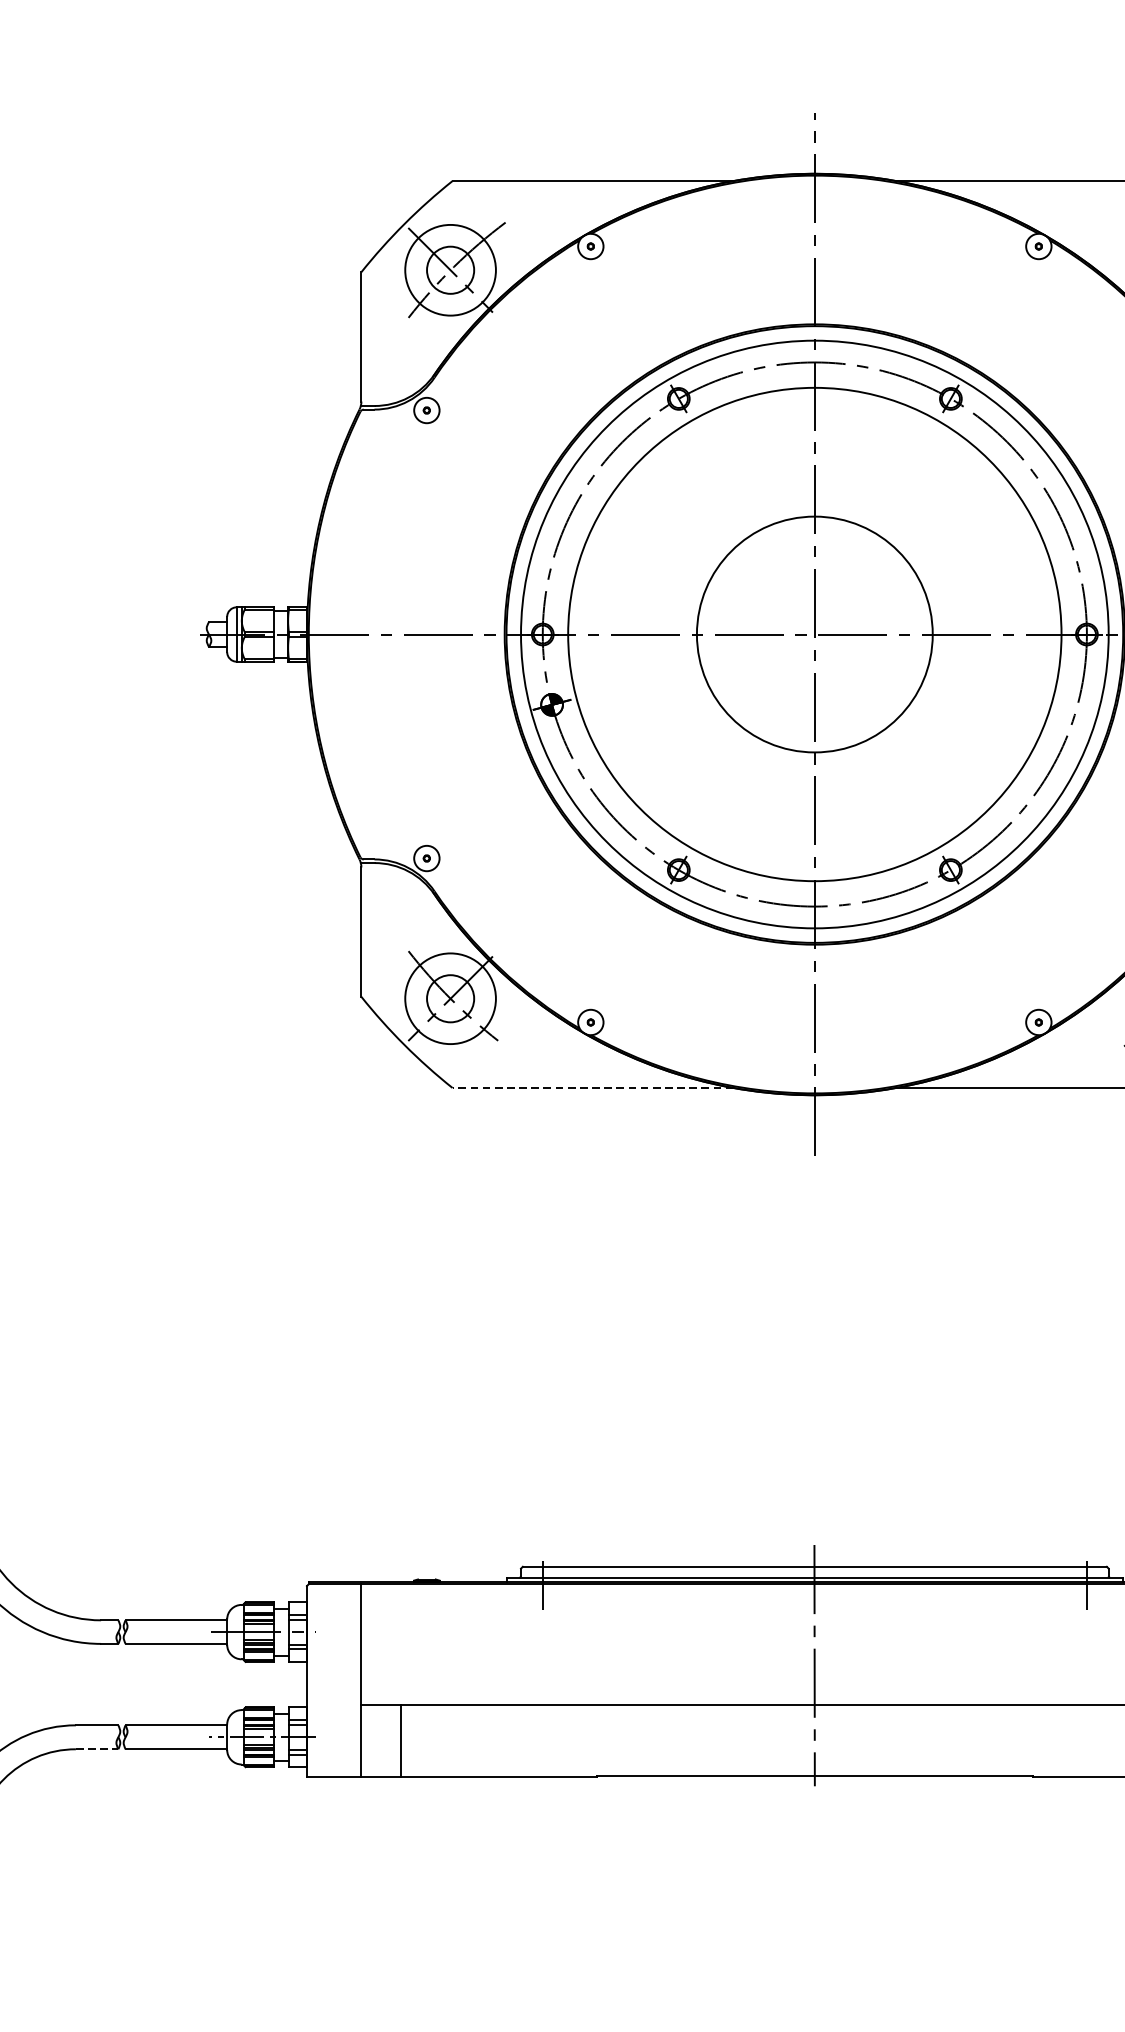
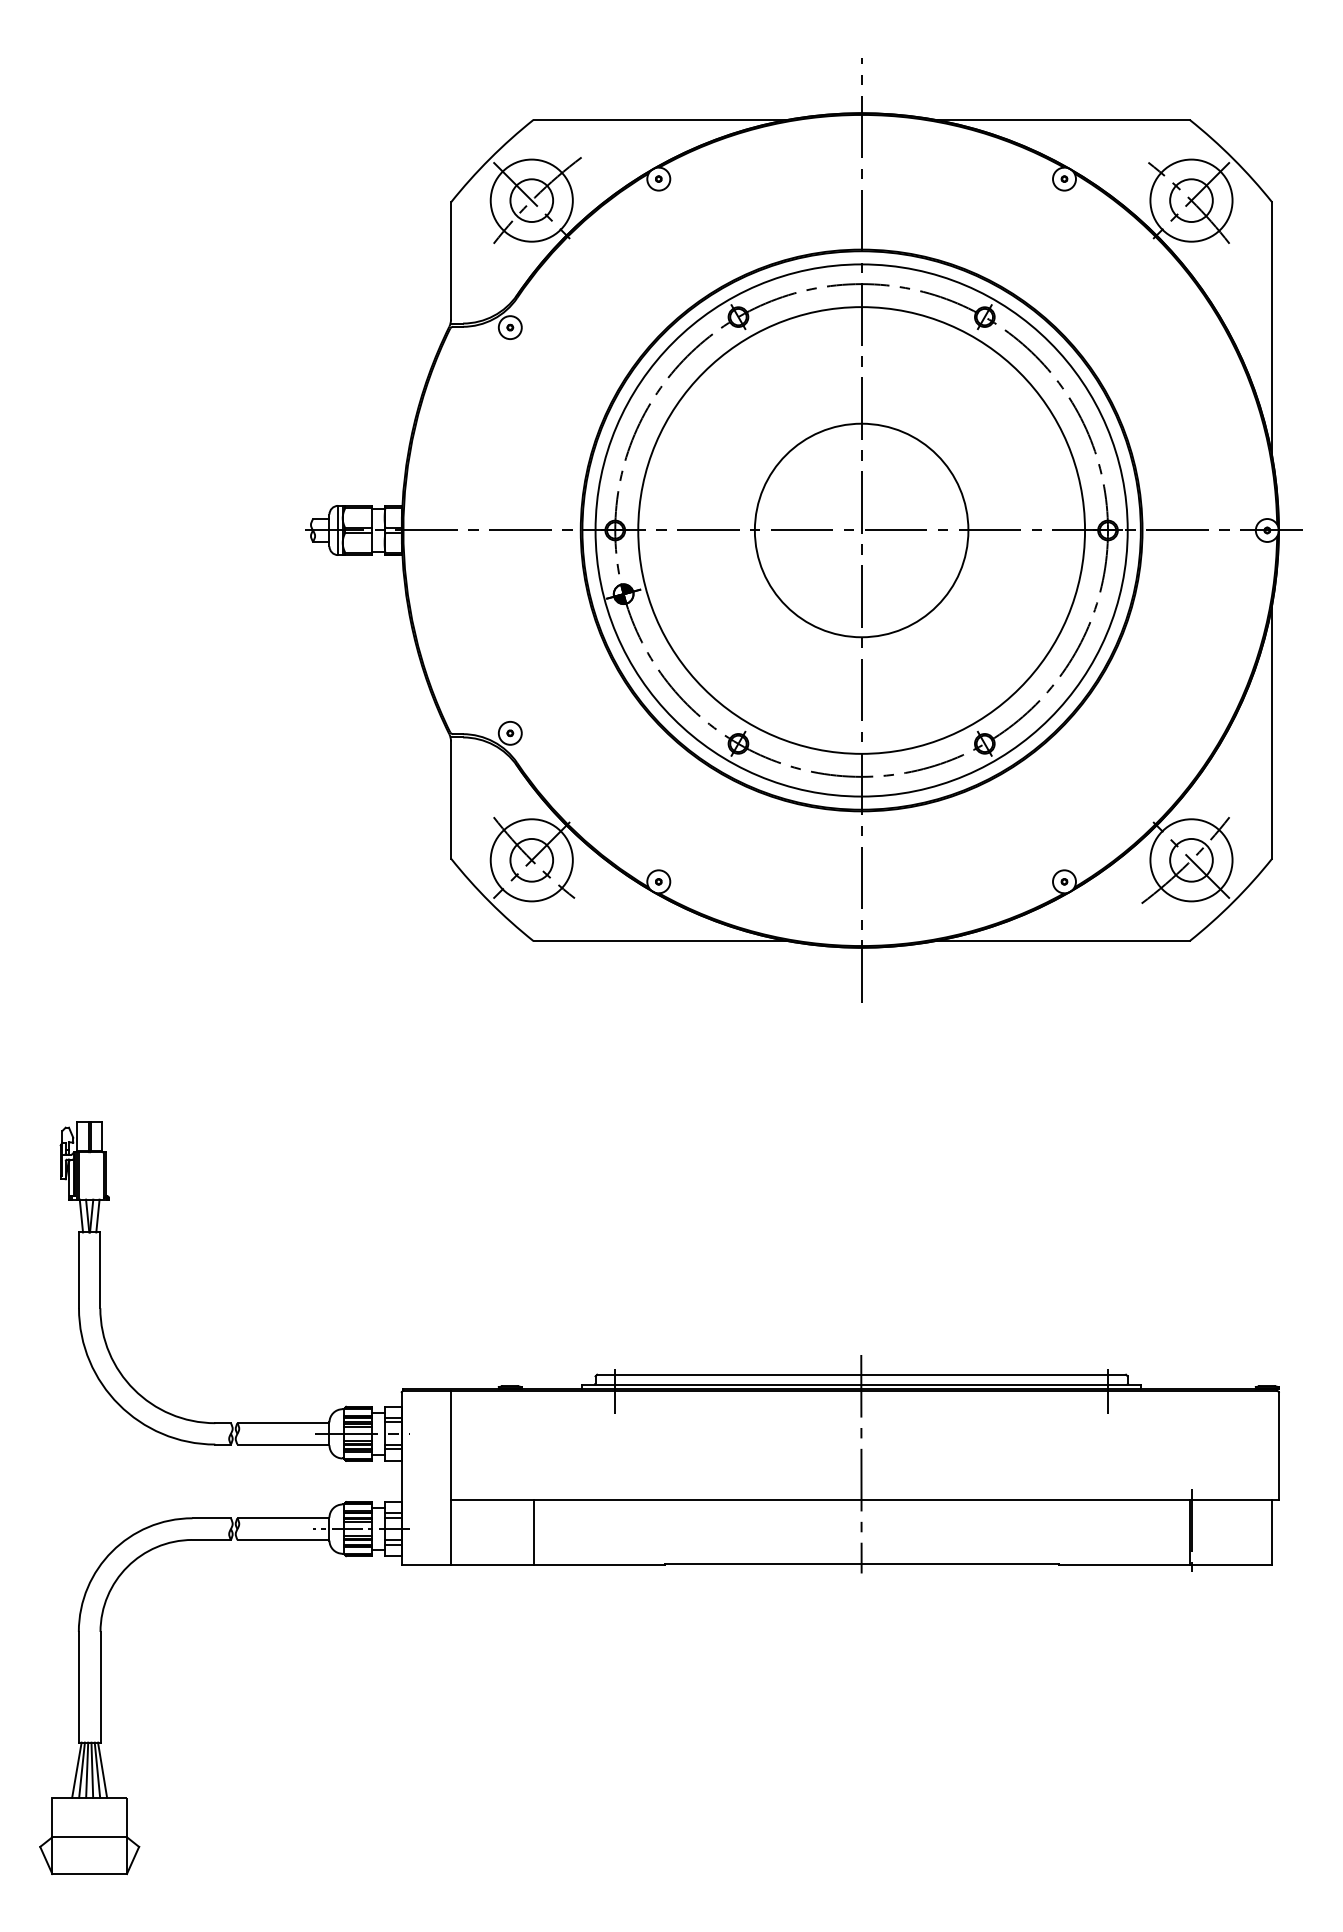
line: (592, 1088) -> (660, 941), dashed -> solid
line: (400, 1741) -> (533, 1532), moved
line: (97, 1748) -> (212, 1539), dashed -> solid

